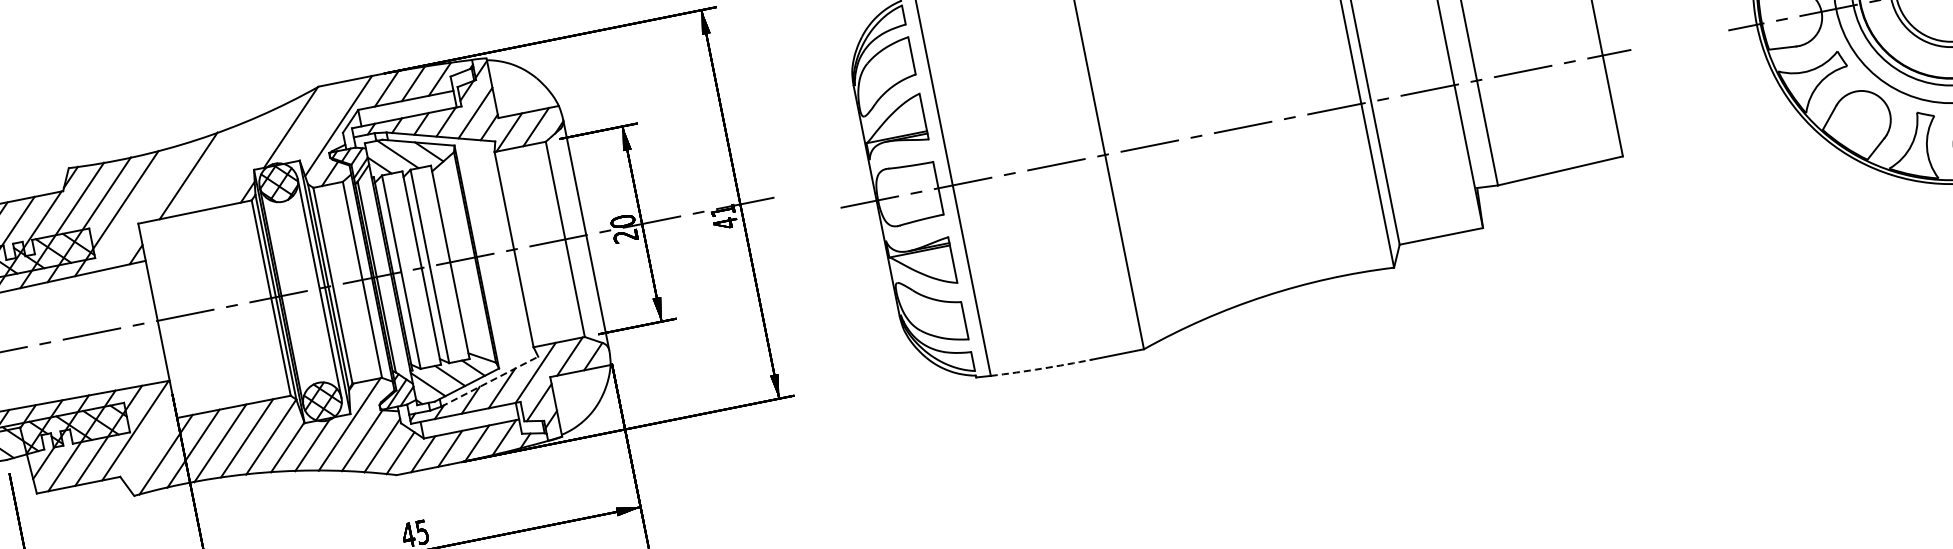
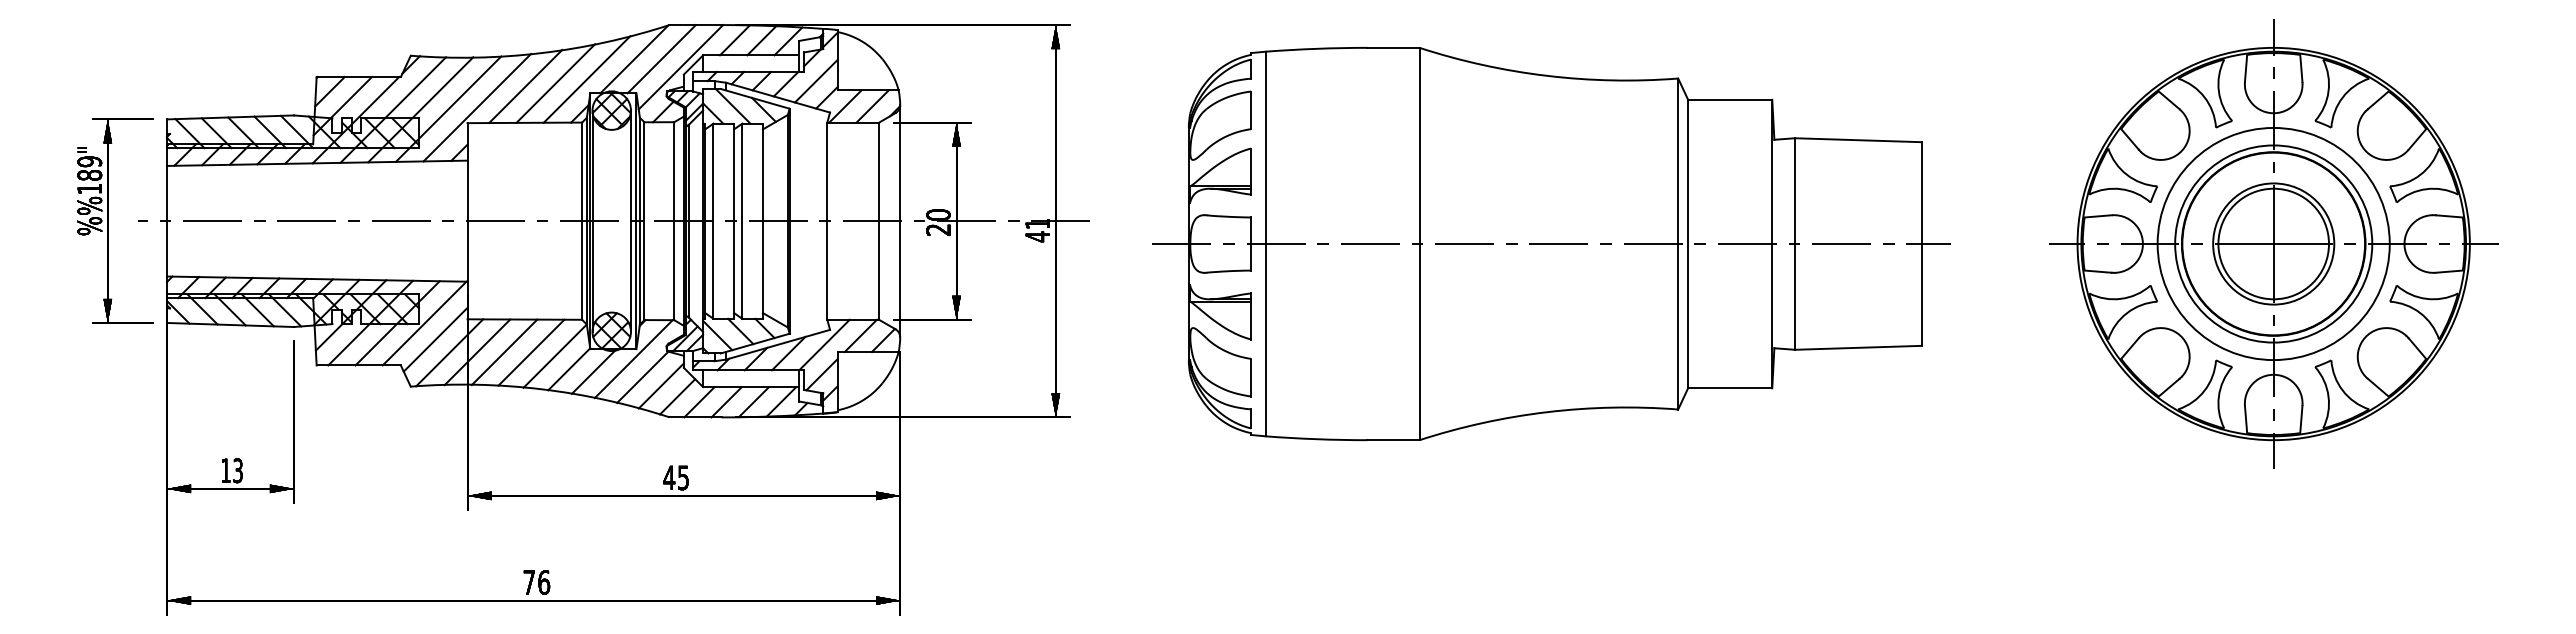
line: (317, 122) -> (661, 59), added
line: (247, 156) -> (586, 79), added
line: (217, 167) -> (555, 83), added
line: (144, 206) -> (476, 107), added
arc: (1041, 369) -> (1316, 439), dashed -> solid
line: (490, 381) -> (778, 344), dashed -> solid
line: (149, 444) -> (435, 339), added

